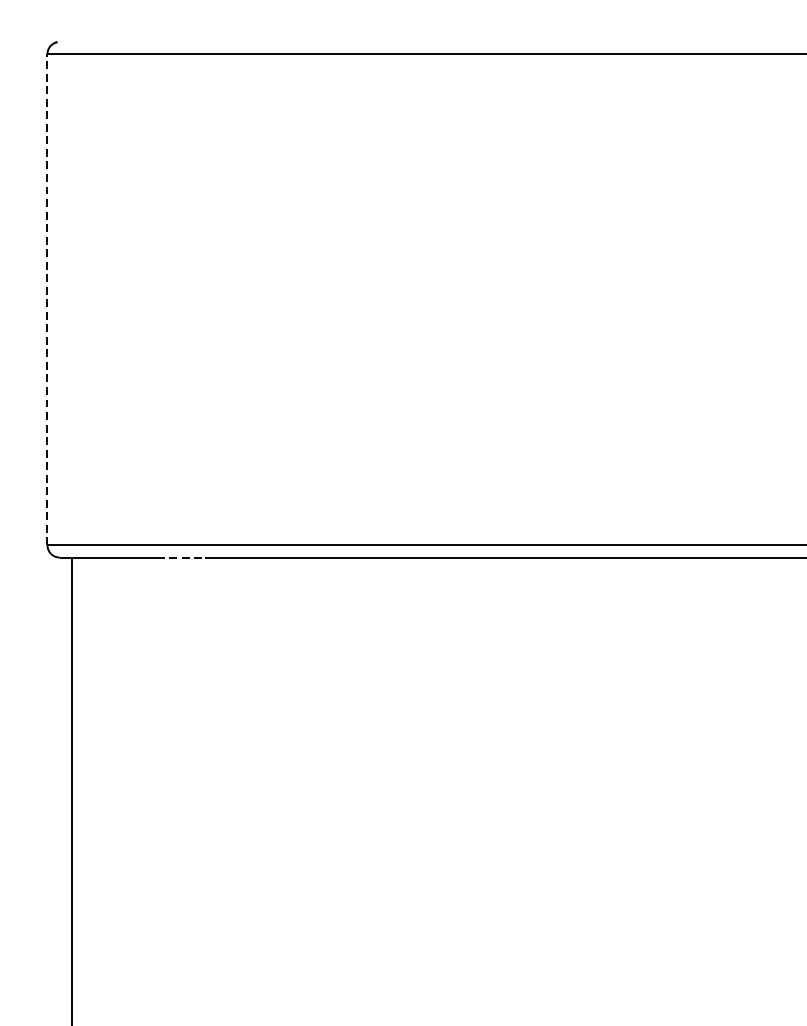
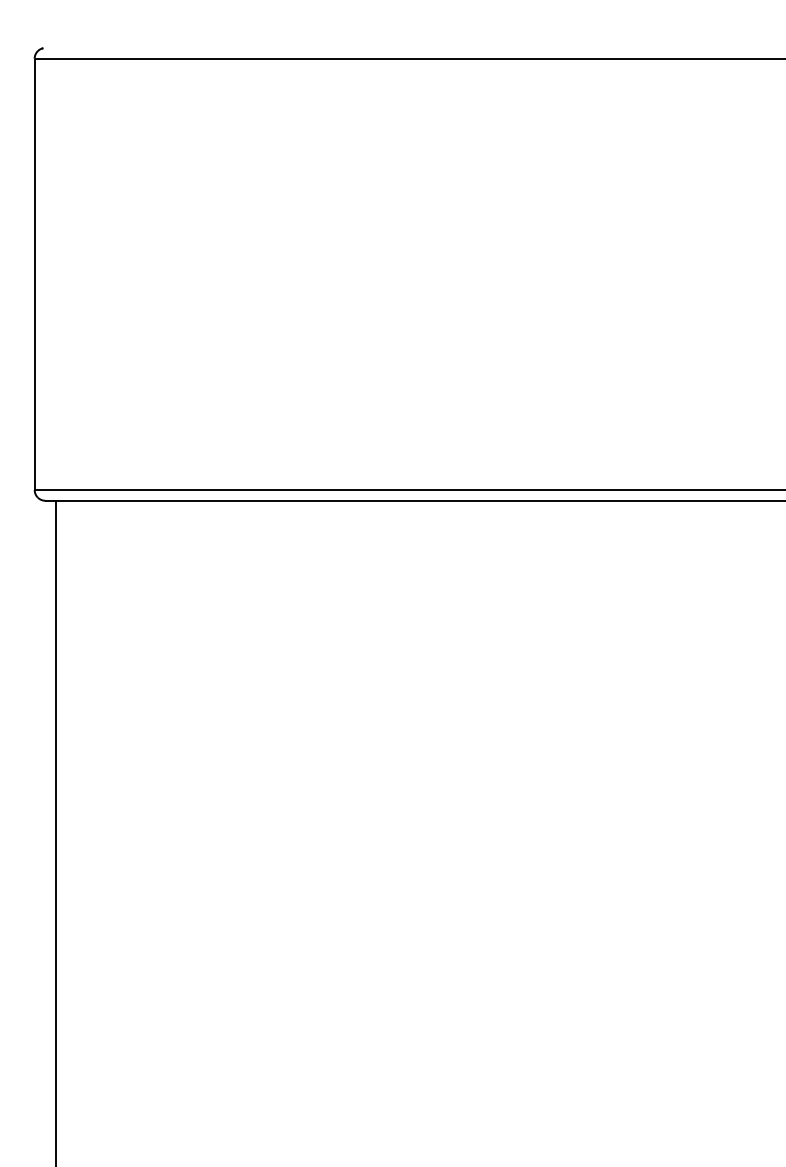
line: (47, 299) -> (34, 274), dashed -> solid
line: (181, 557) -> (152, 500), dashed -> solid

